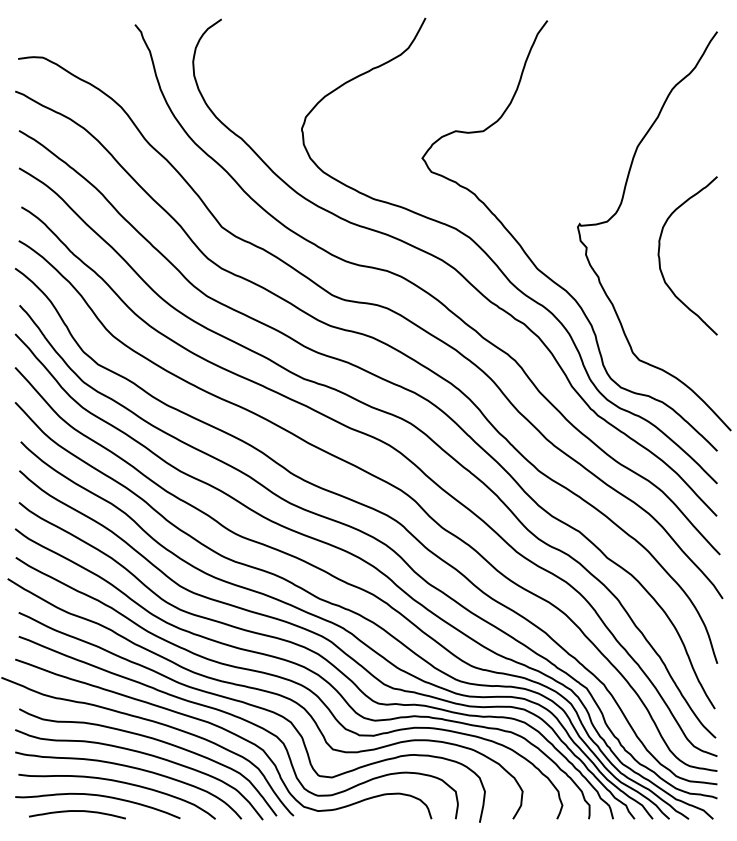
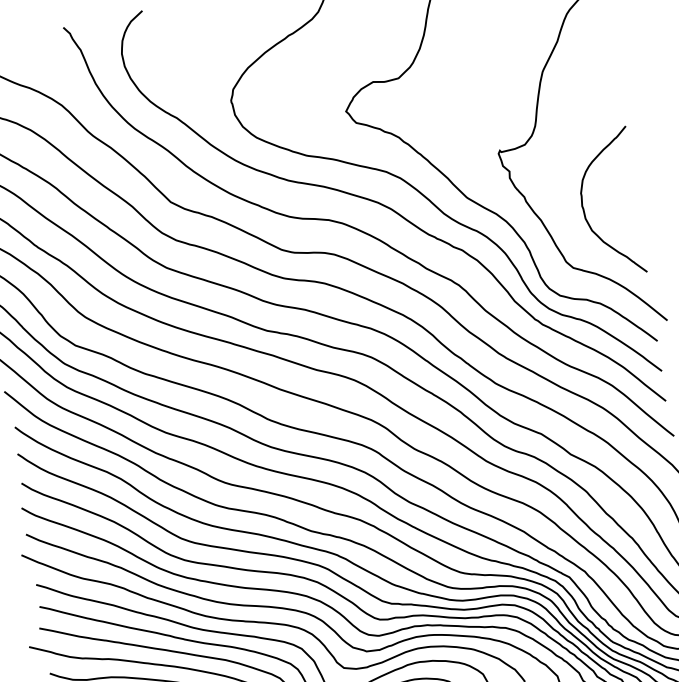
curve: (660, 257) -> (584, 208), moved

